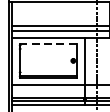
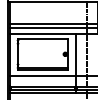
line: (47, 44) -> (42, 39), dashed -> solid

